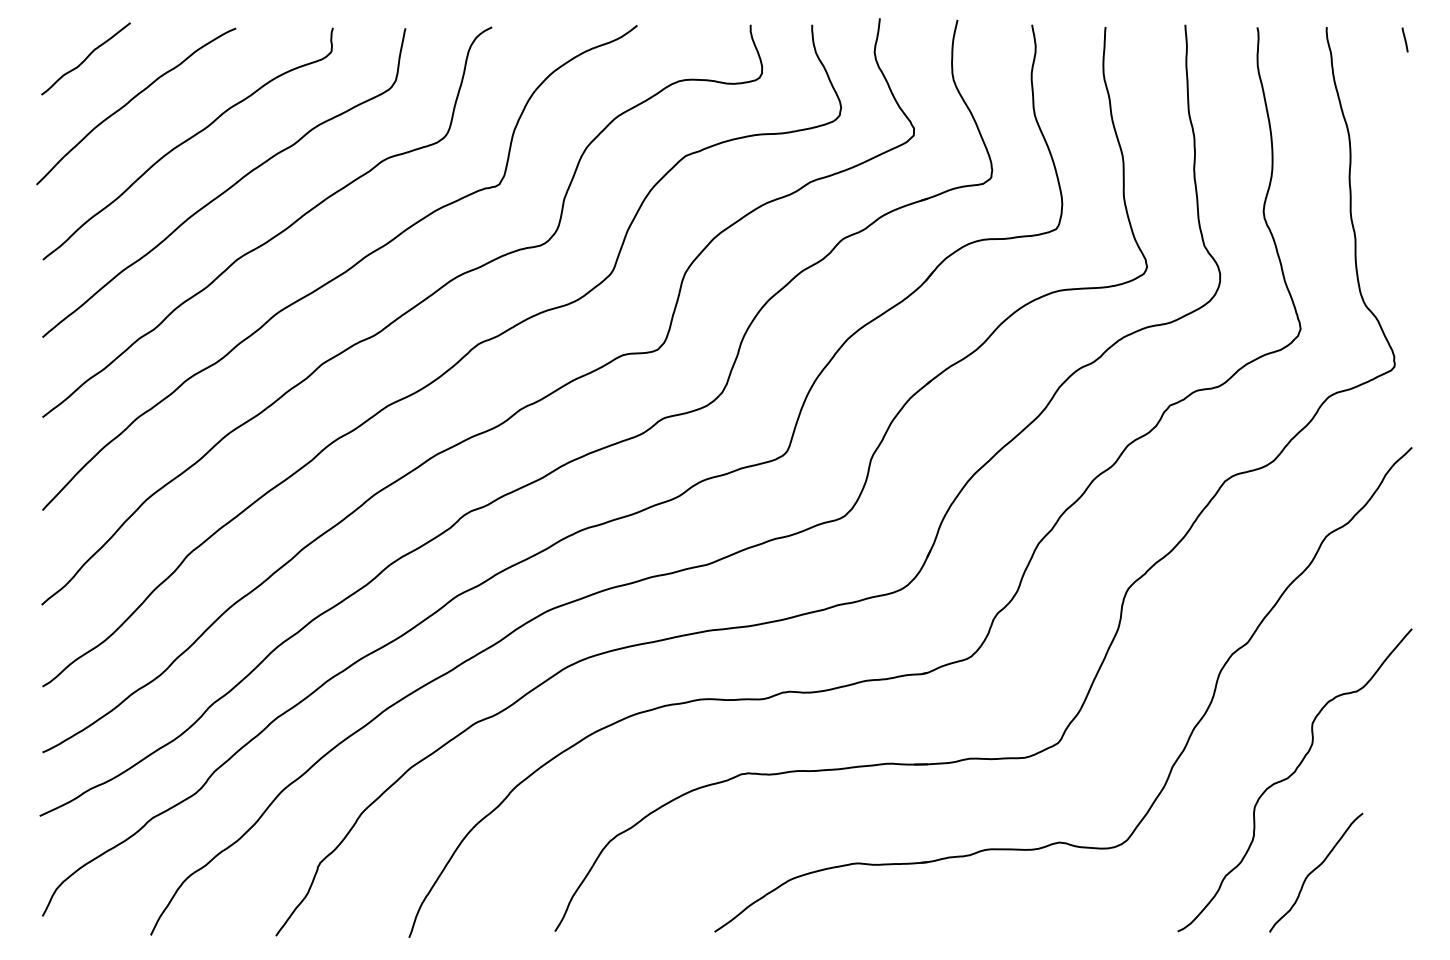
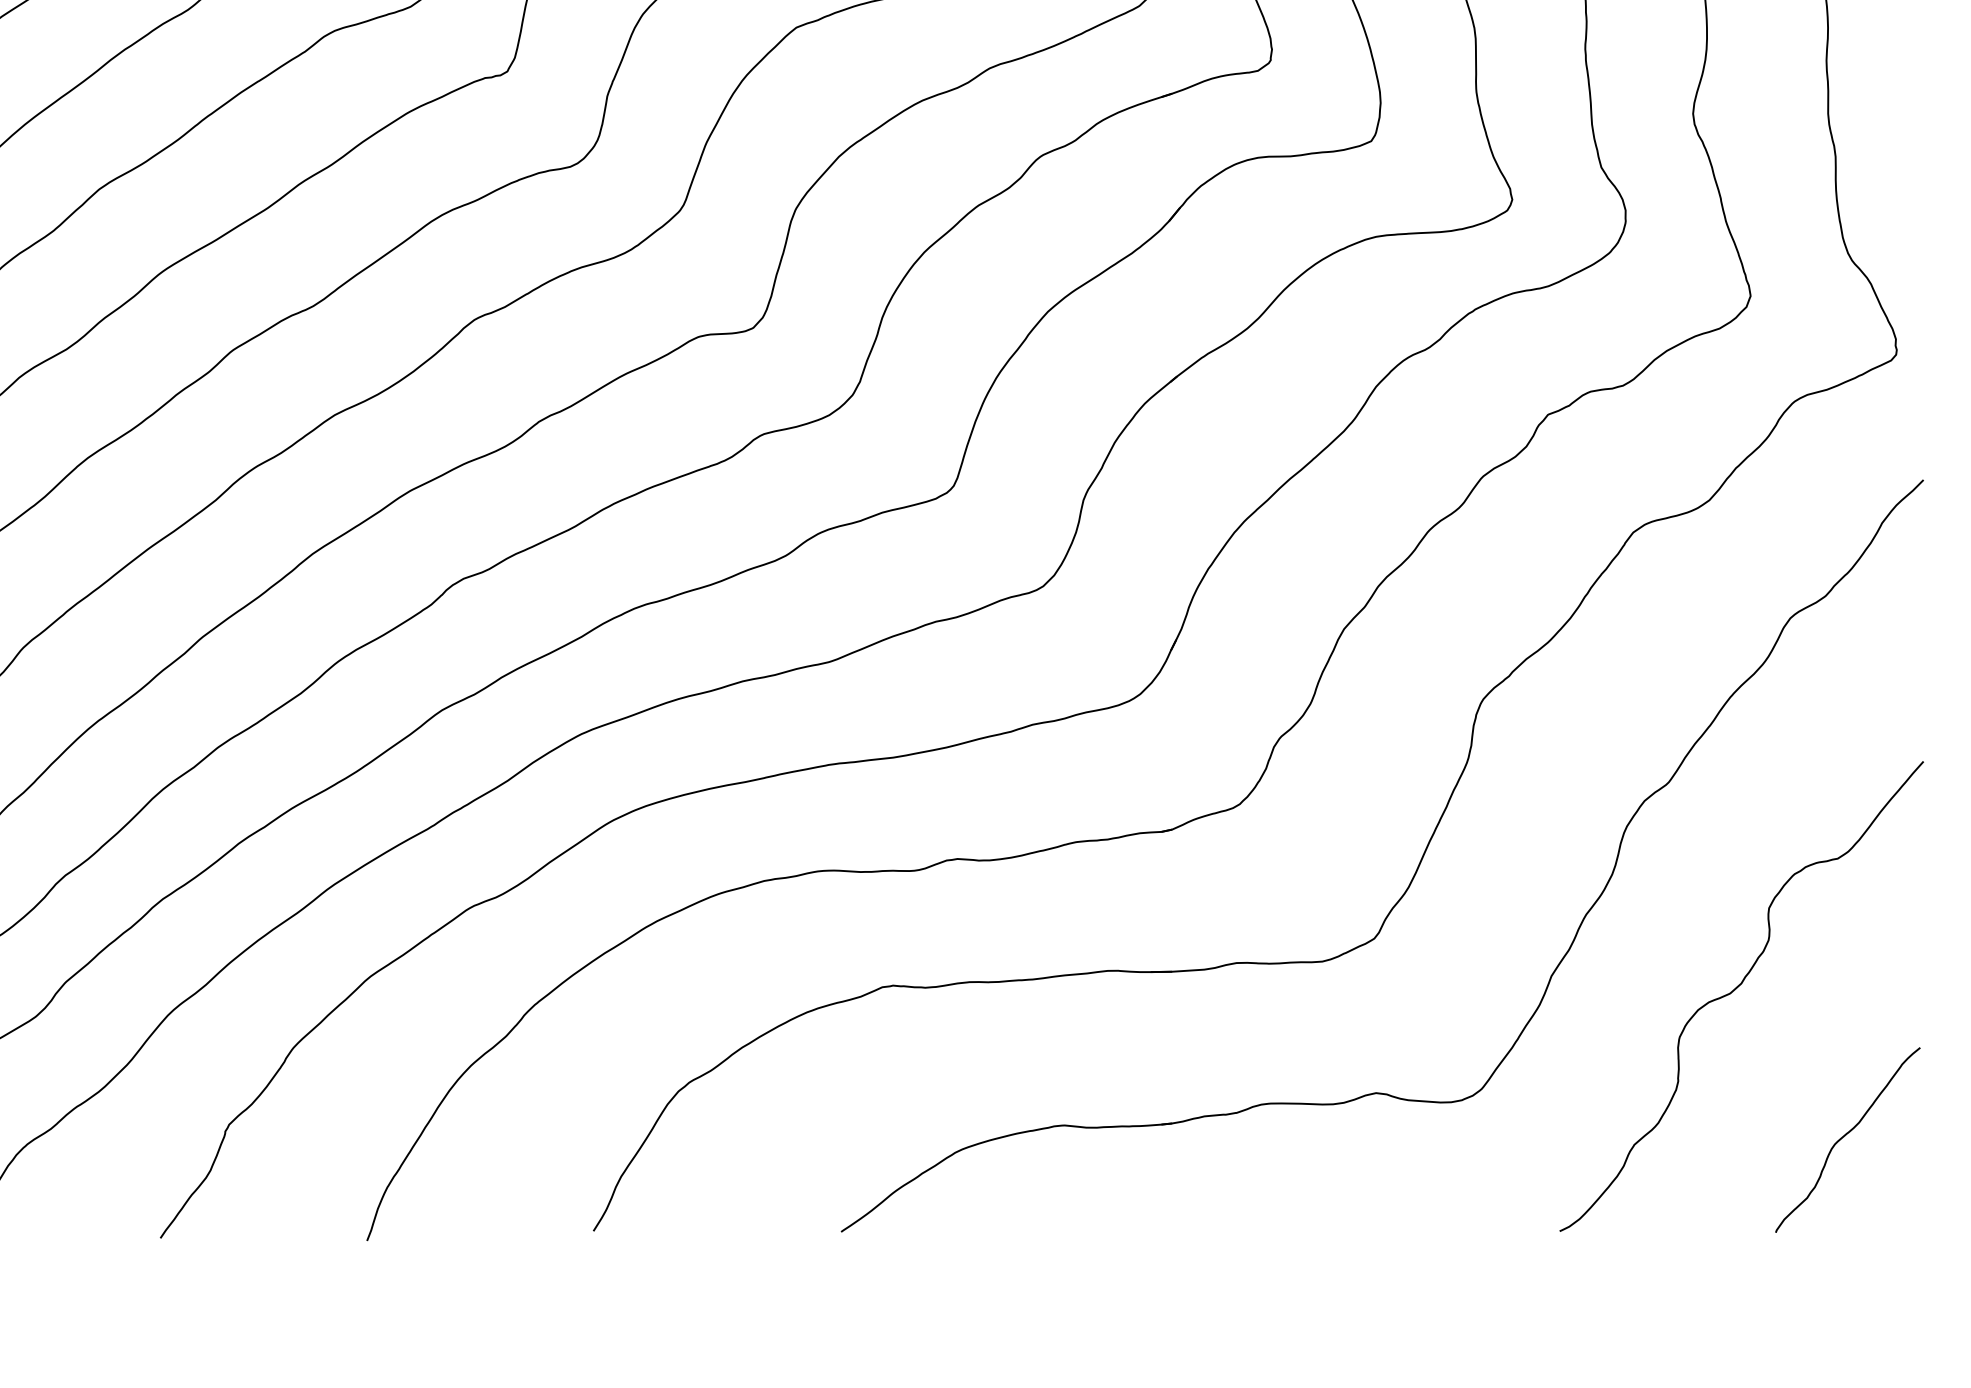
curve: (1315, 870) -> (1846, 1136), moved

